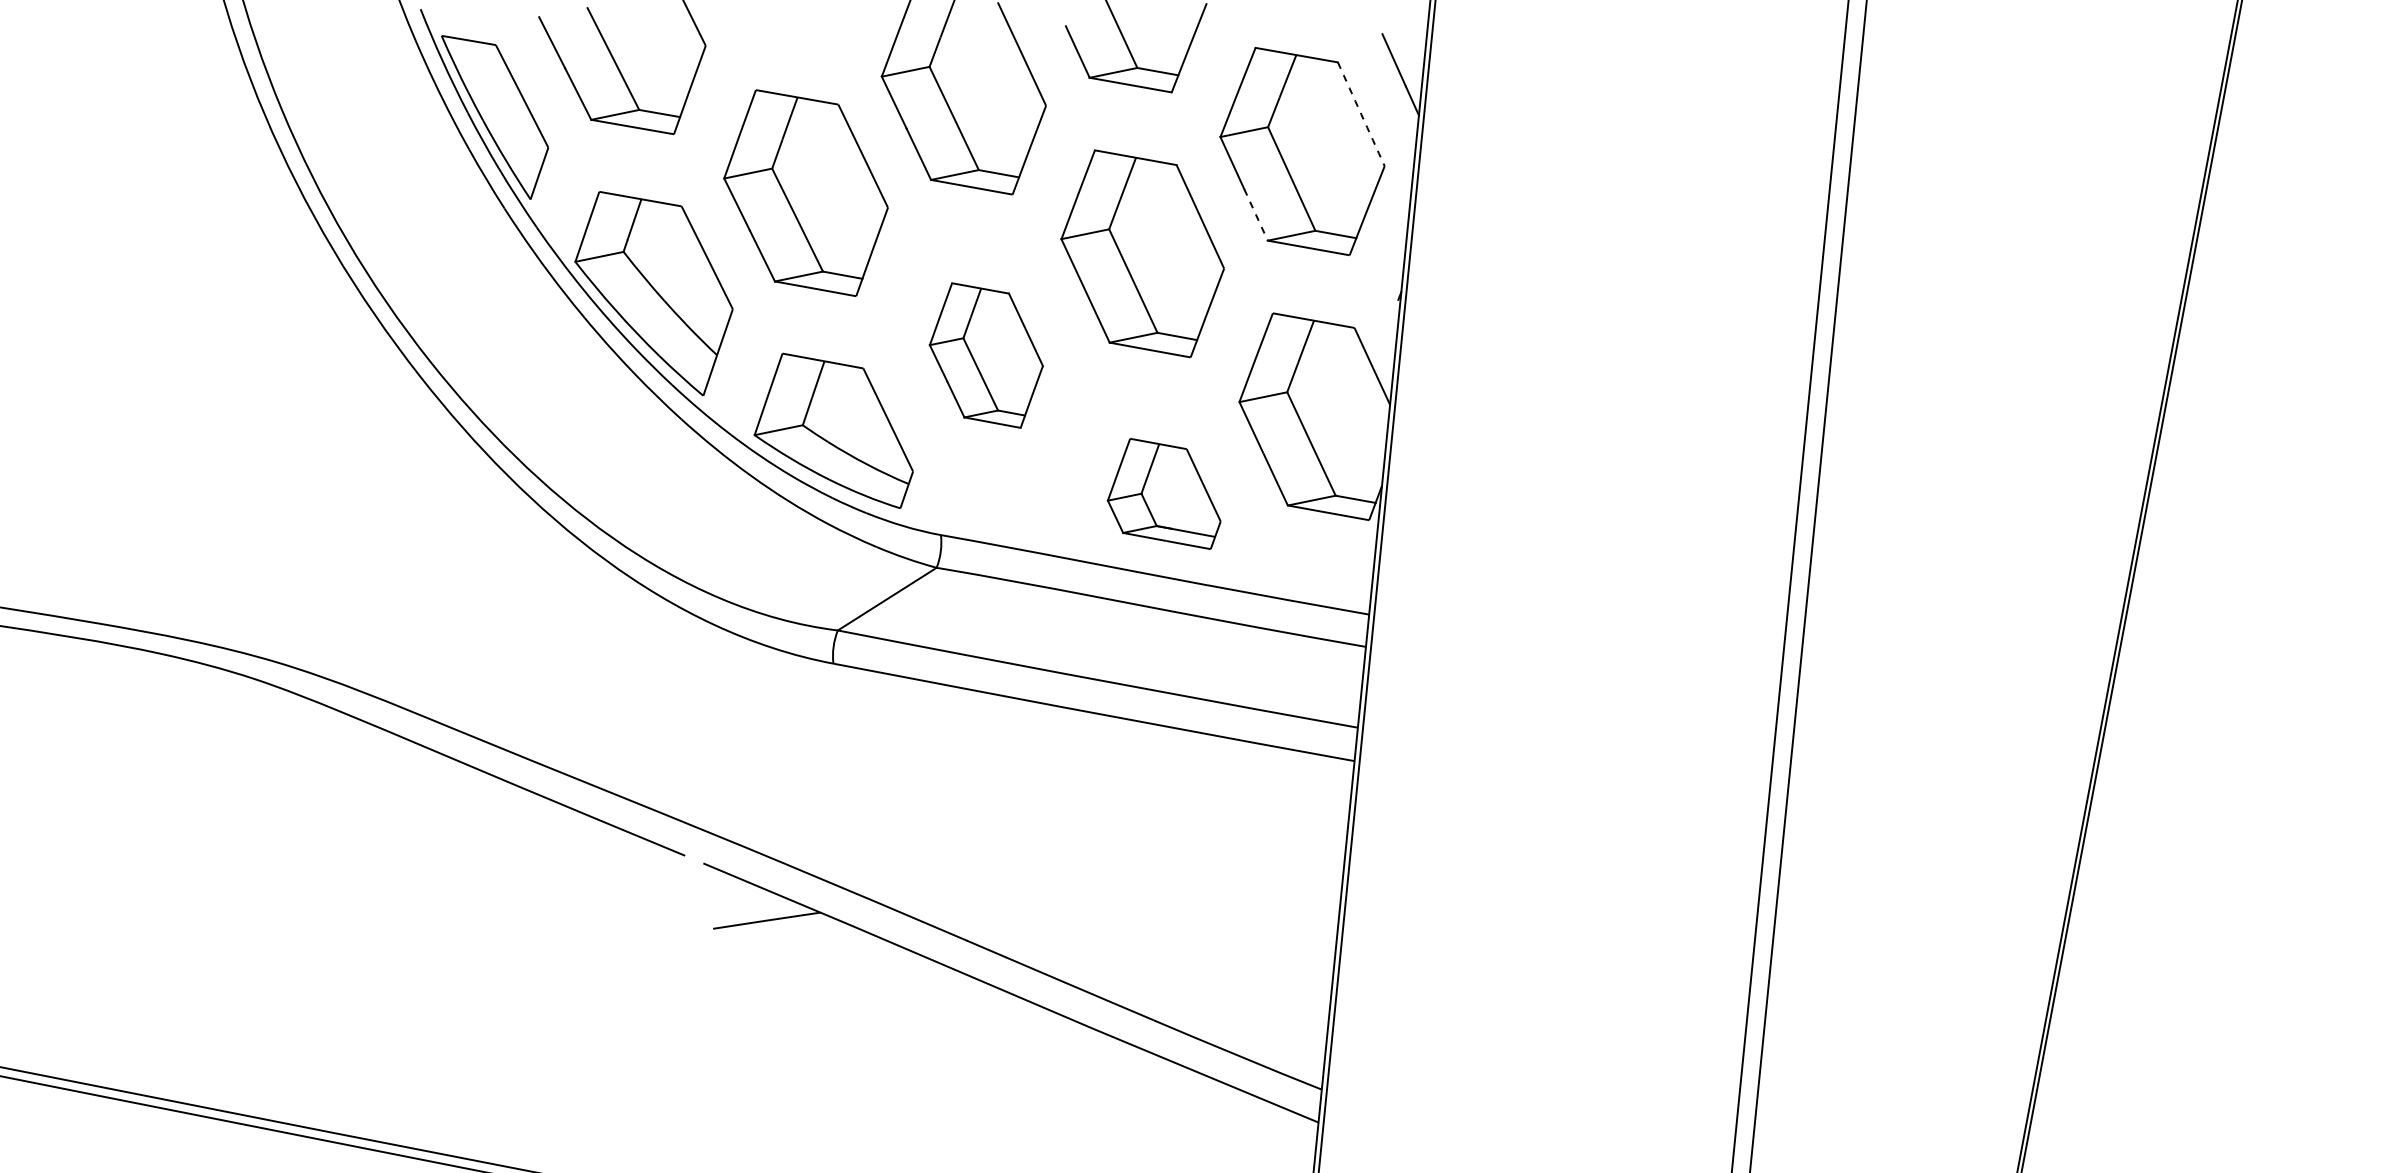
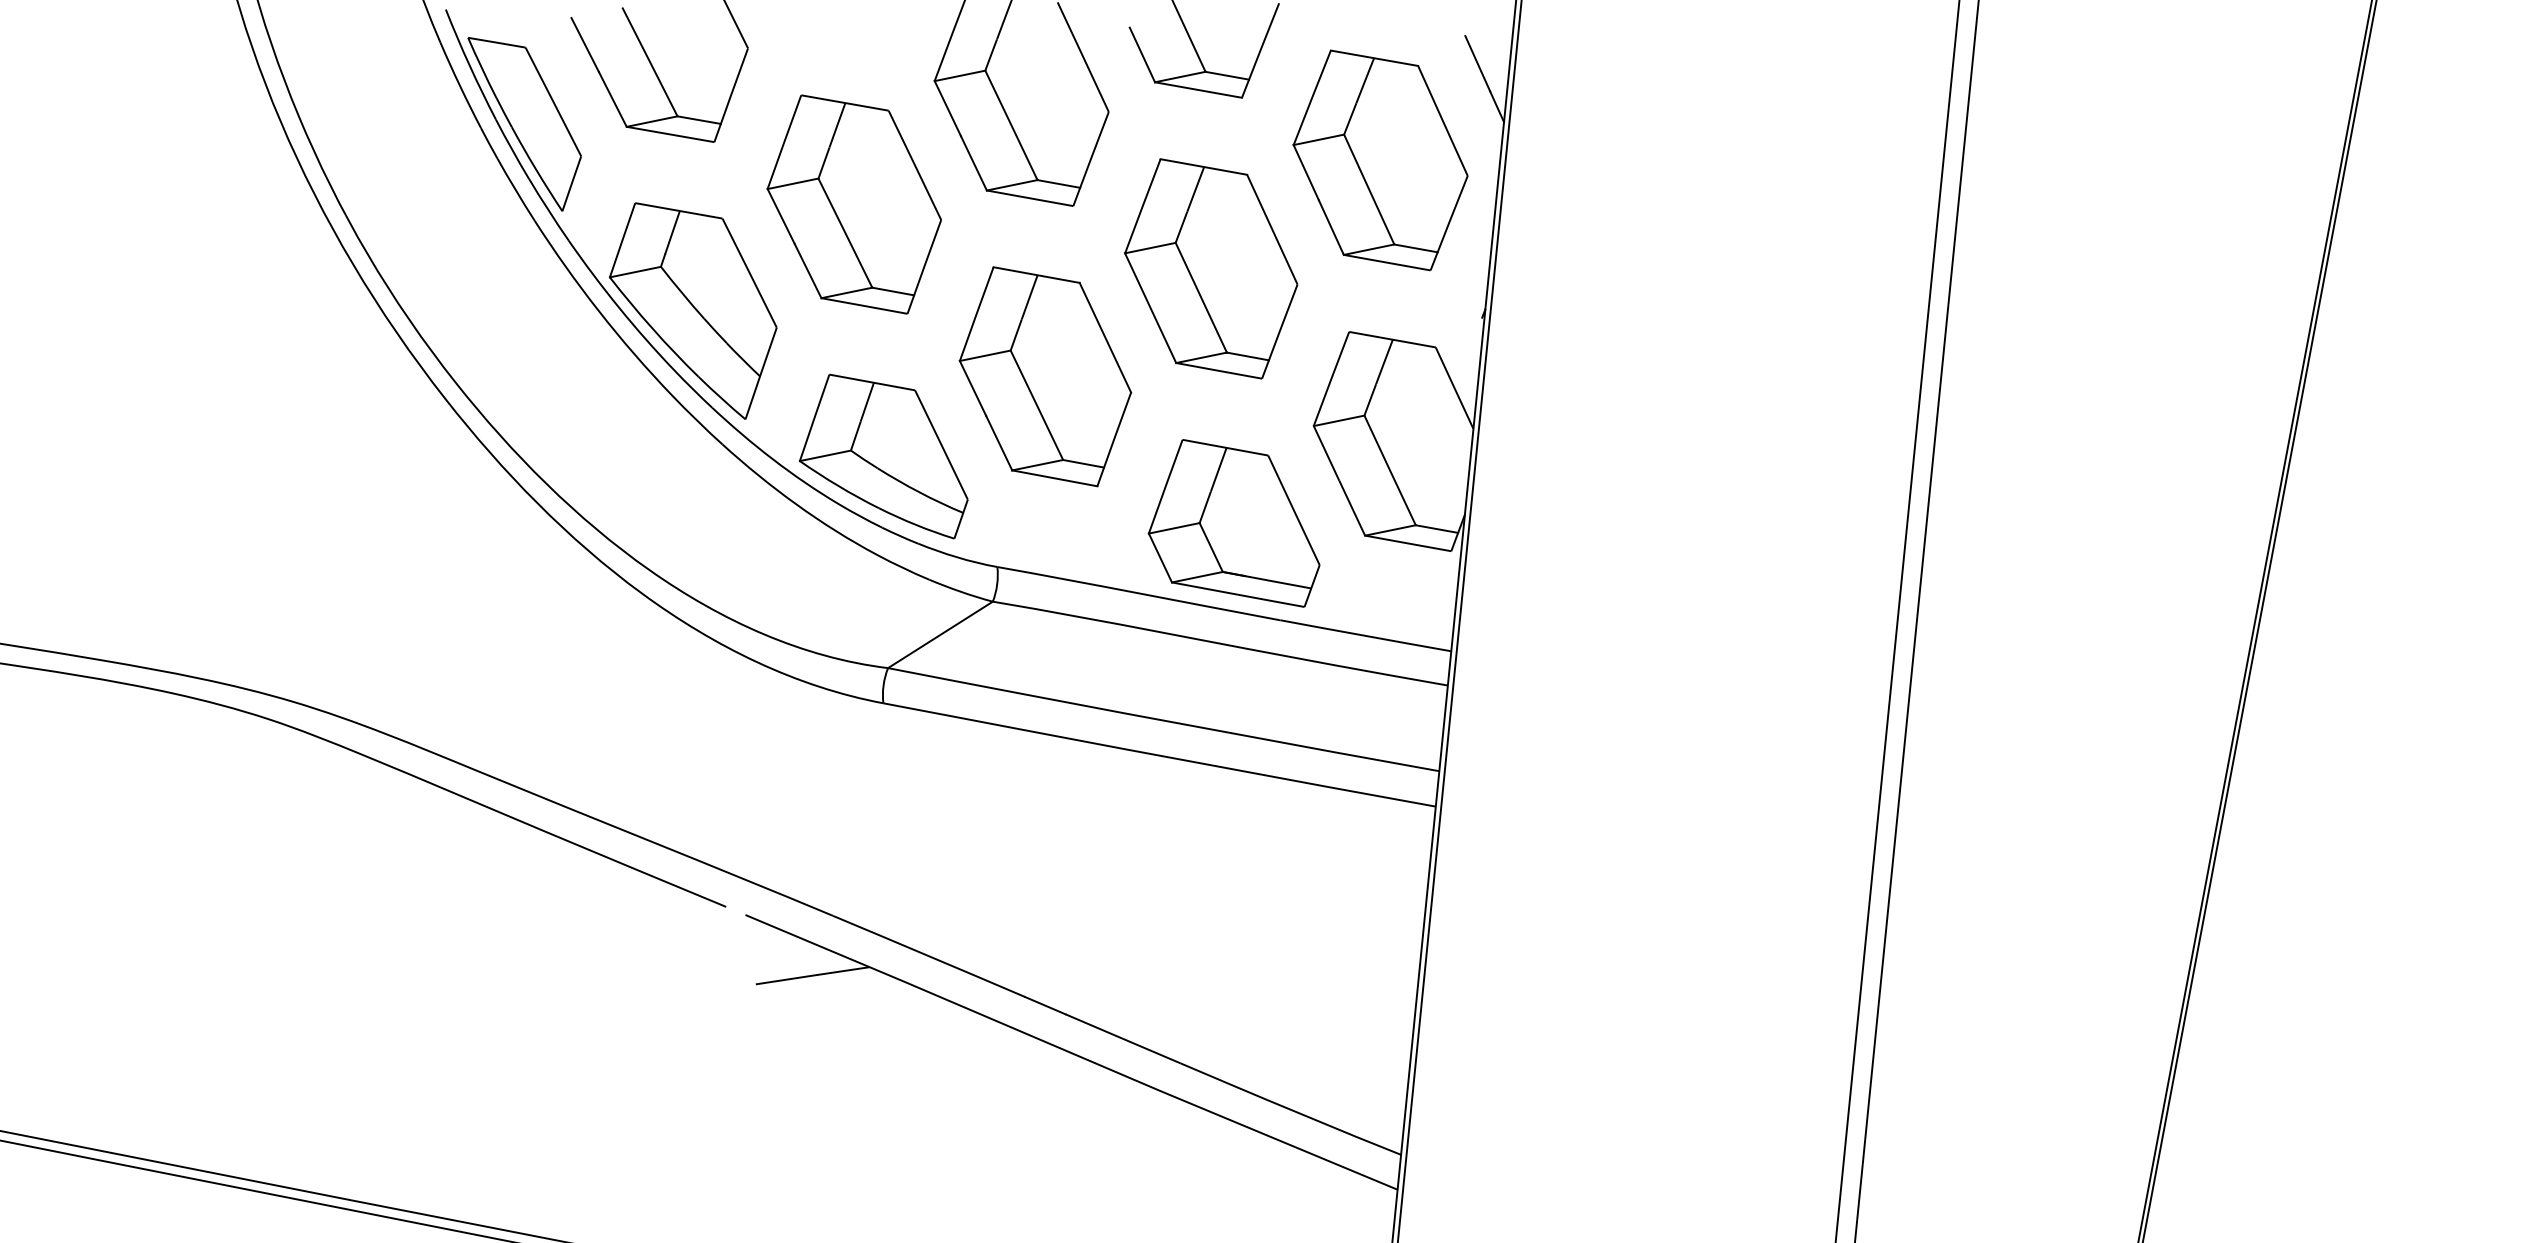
arc: (1361, 114) -> (1443, 121), dashed -> solid
line: (1256, 215) -> (1331, 228), dashed -> solid
part: (986, 355) -> (1045, 376), size x1.43
part: (1163, 493) -> (1233, 522), size x1.43

